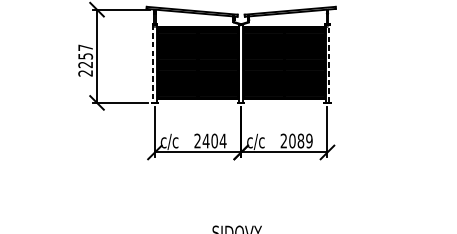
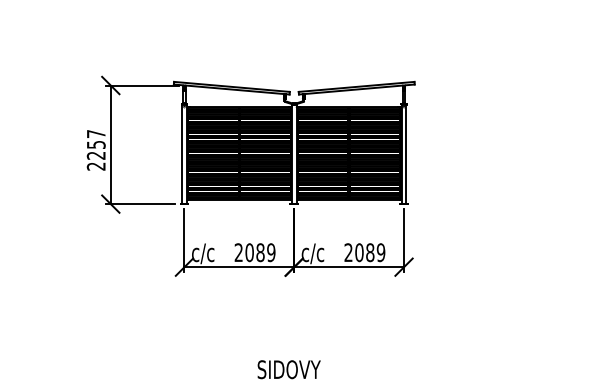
line: (153, 63) -> (182, 154), dashed -> solid
line: (329, 63) -> (406, 154), dashed -> solid
text: (214, 140) -> (260, 252), 2404 -> 2089

